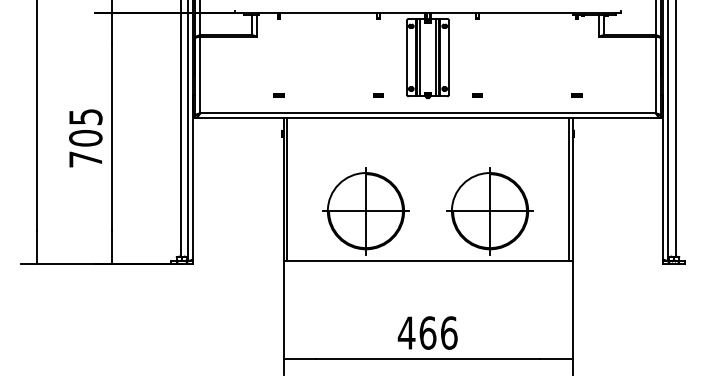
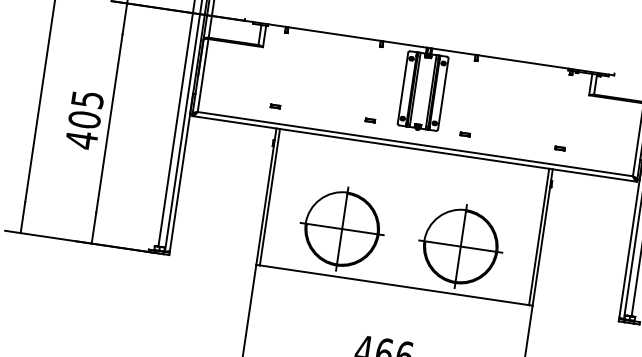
text: (85, 159) -> (81, 140), 705 -> 405

